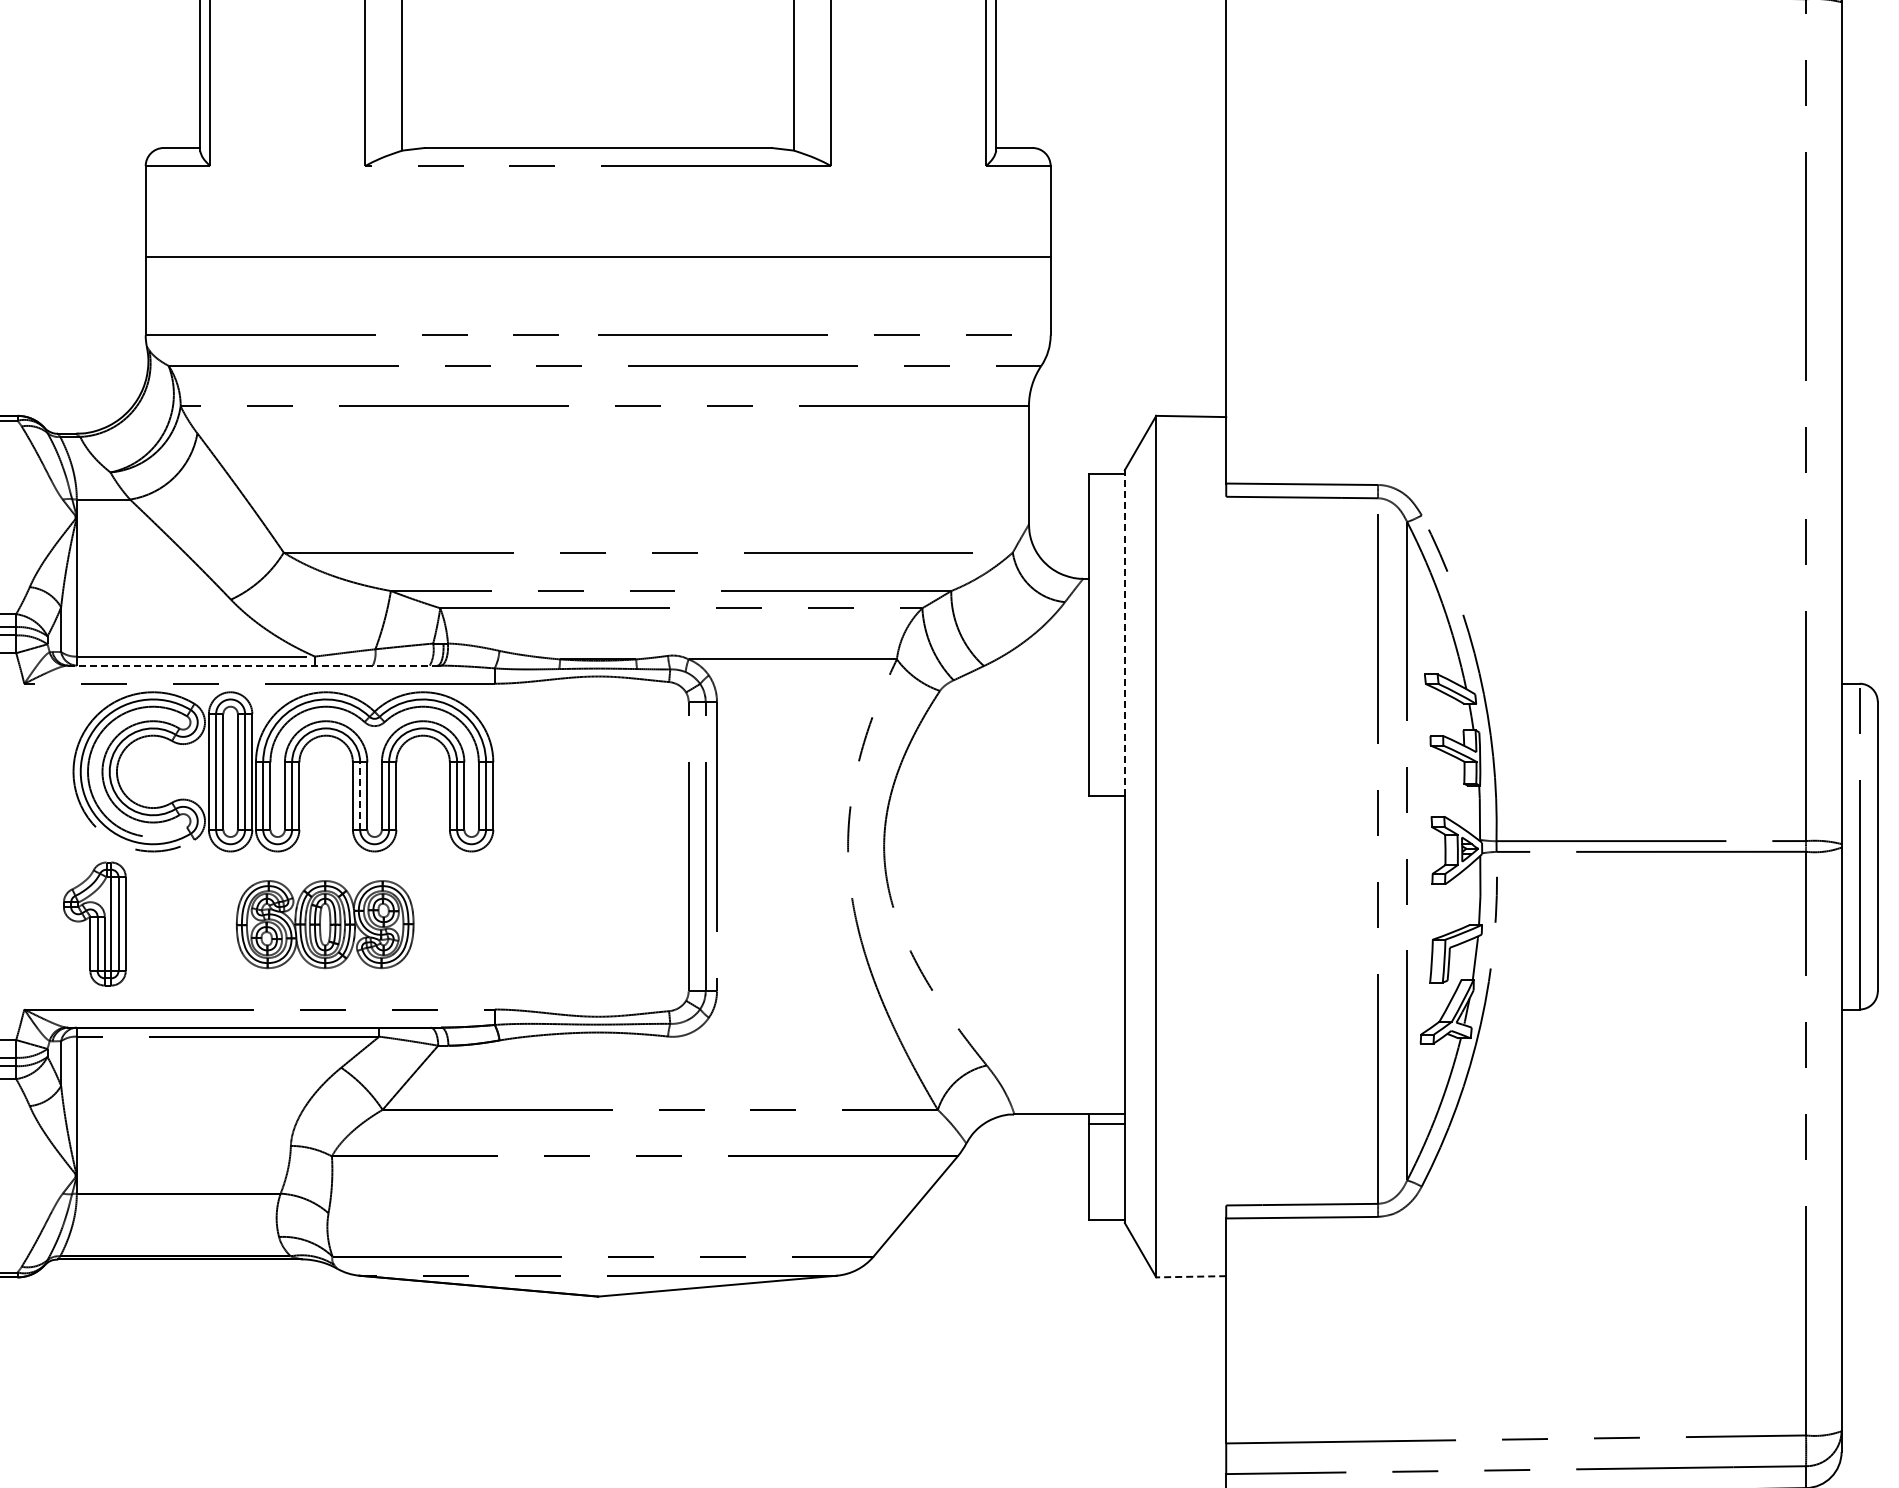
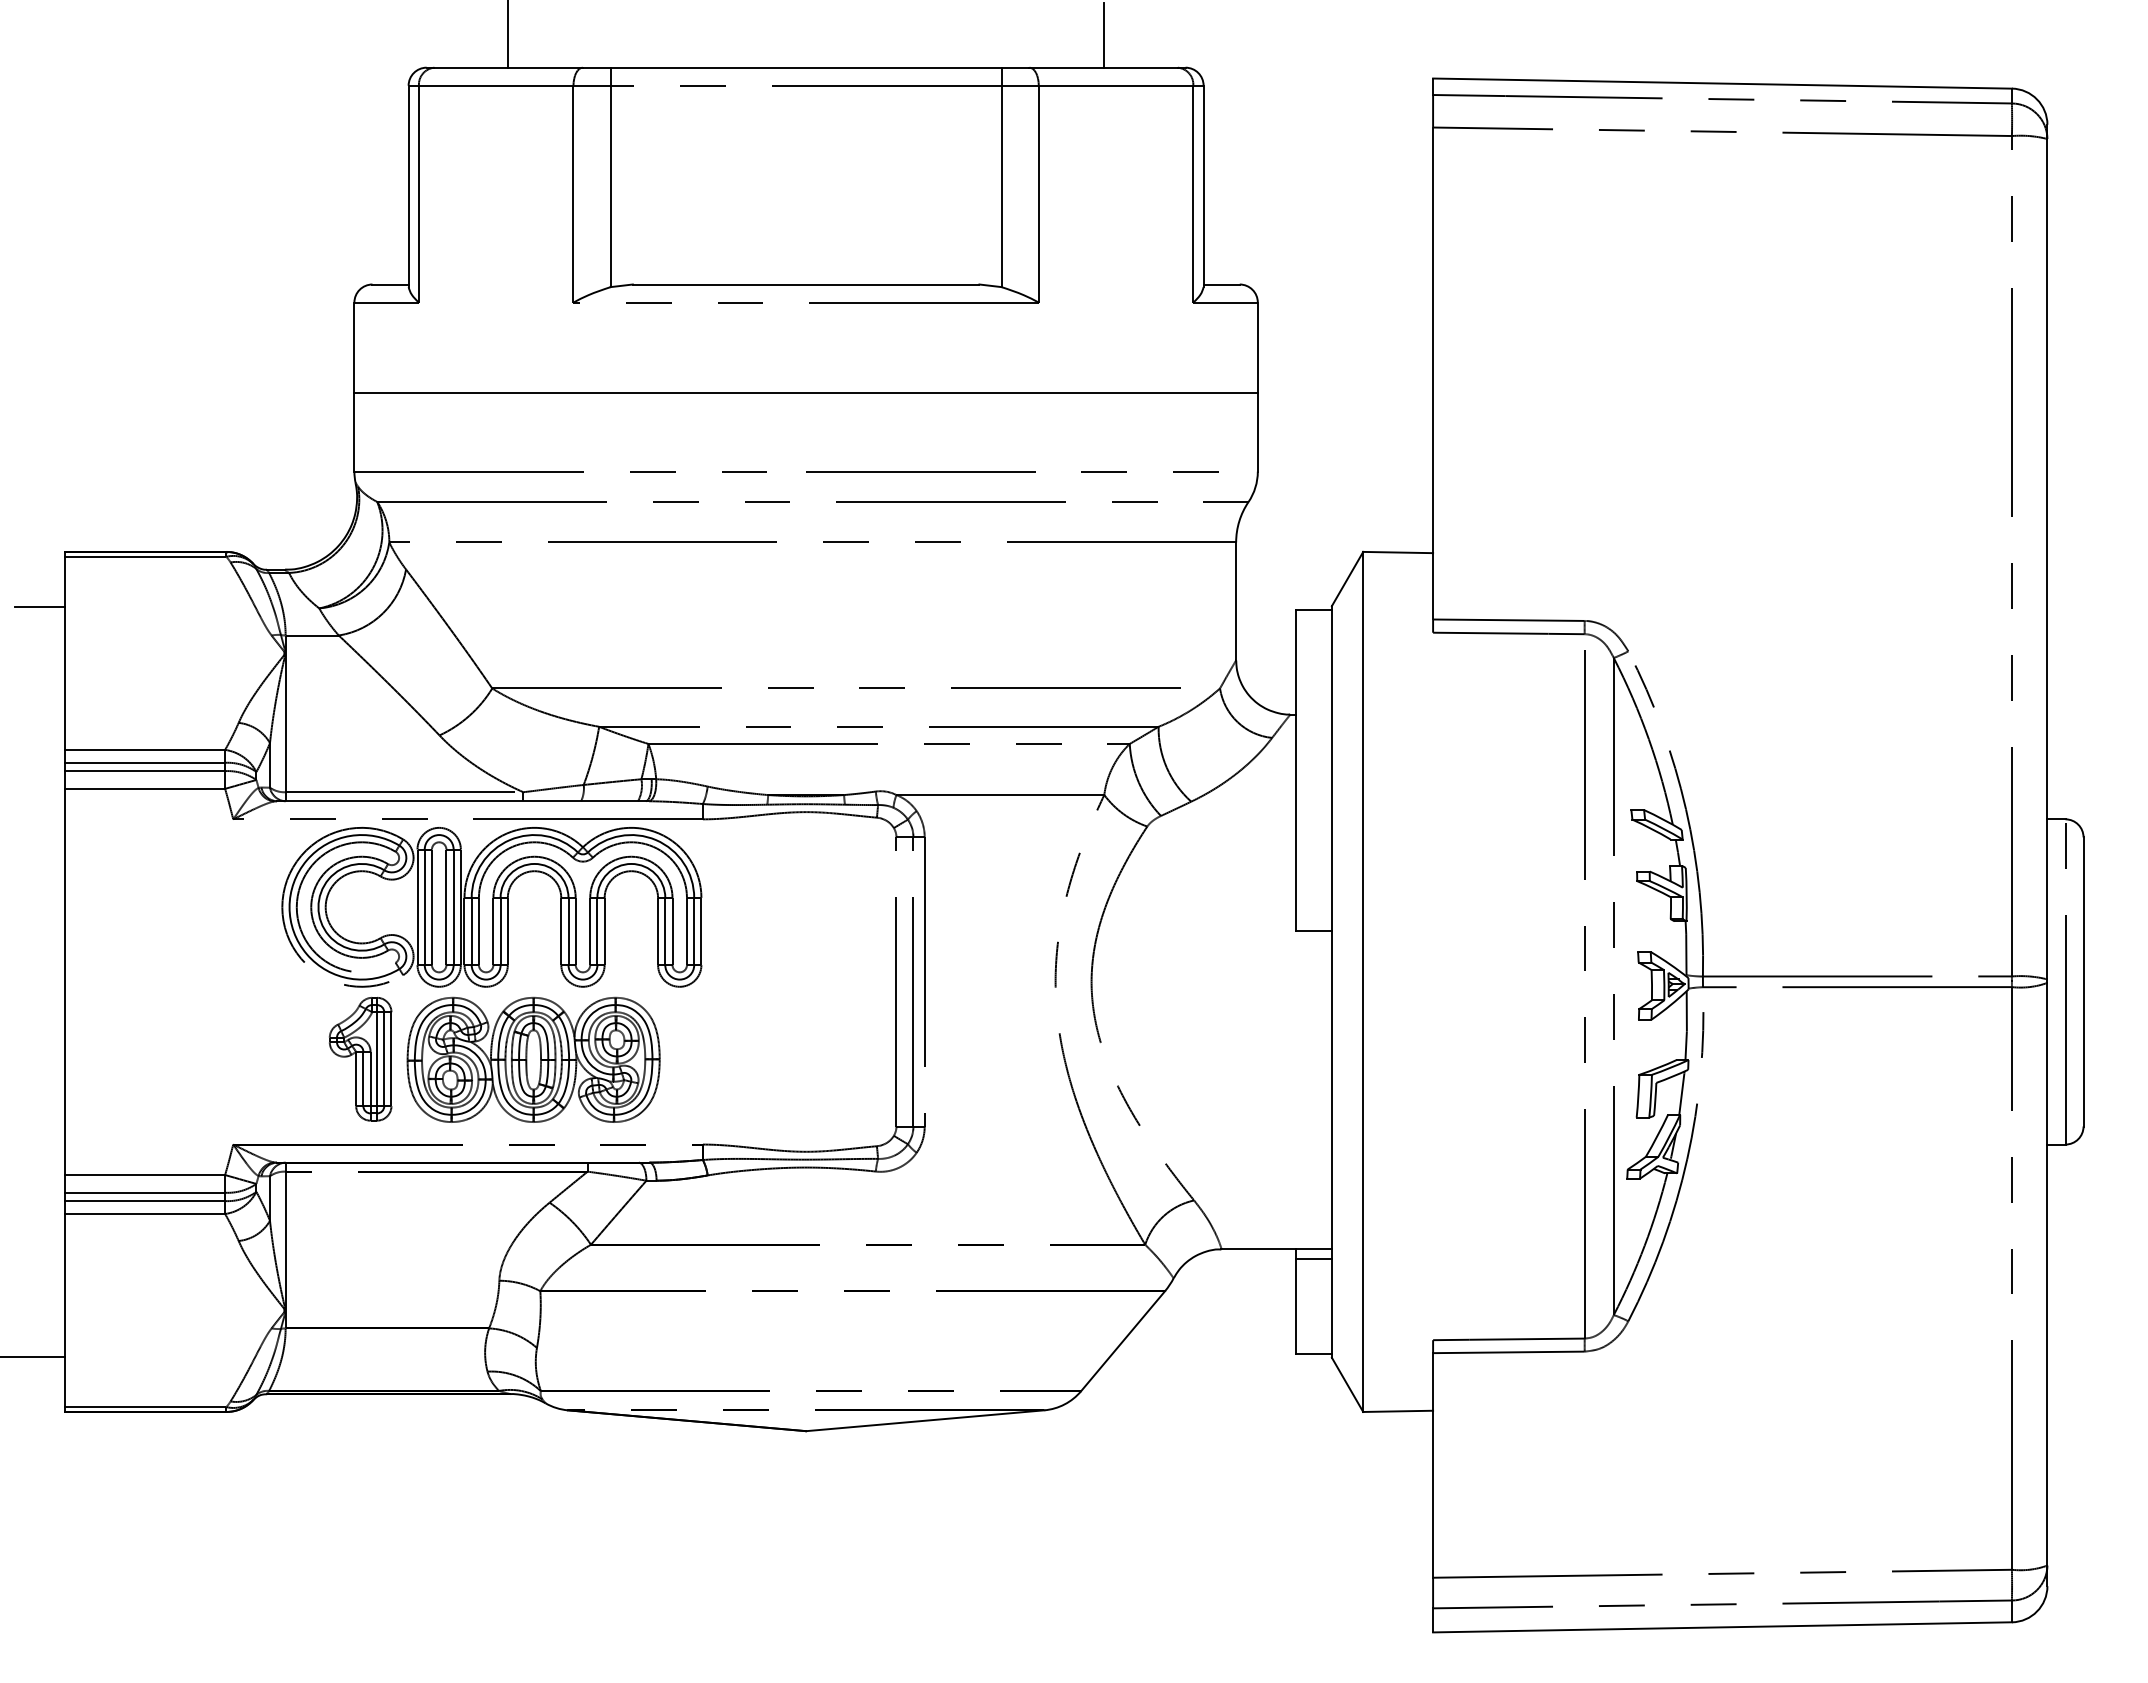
line: (1124, 634) -> (1331, 770), dashed -> solid
line: (252, 665) -> (461, 801), dashed -> solid
line: (360, 796) -> (568, 931), dashed -> solid
part: (94, 924) -> (360, 1059), moved
part: (325, 924) -> (533, 1059), size x1.43
line: (1191, 1276) -> (1398, 1411), dashed -> solid

